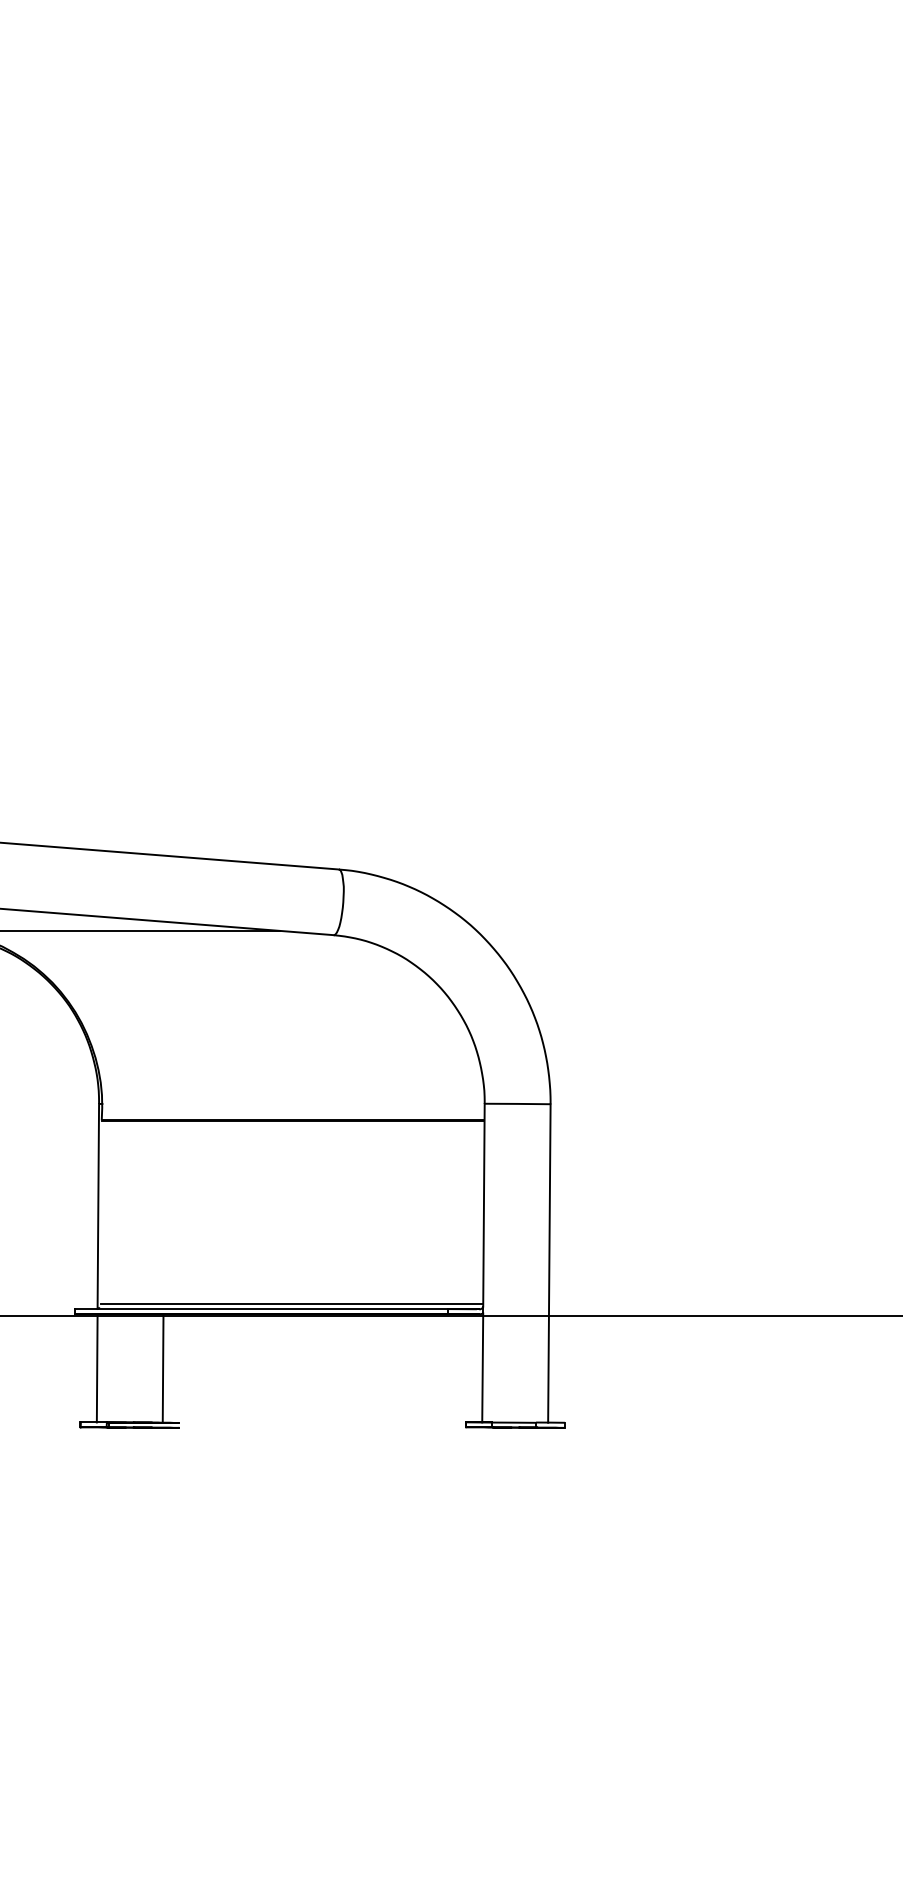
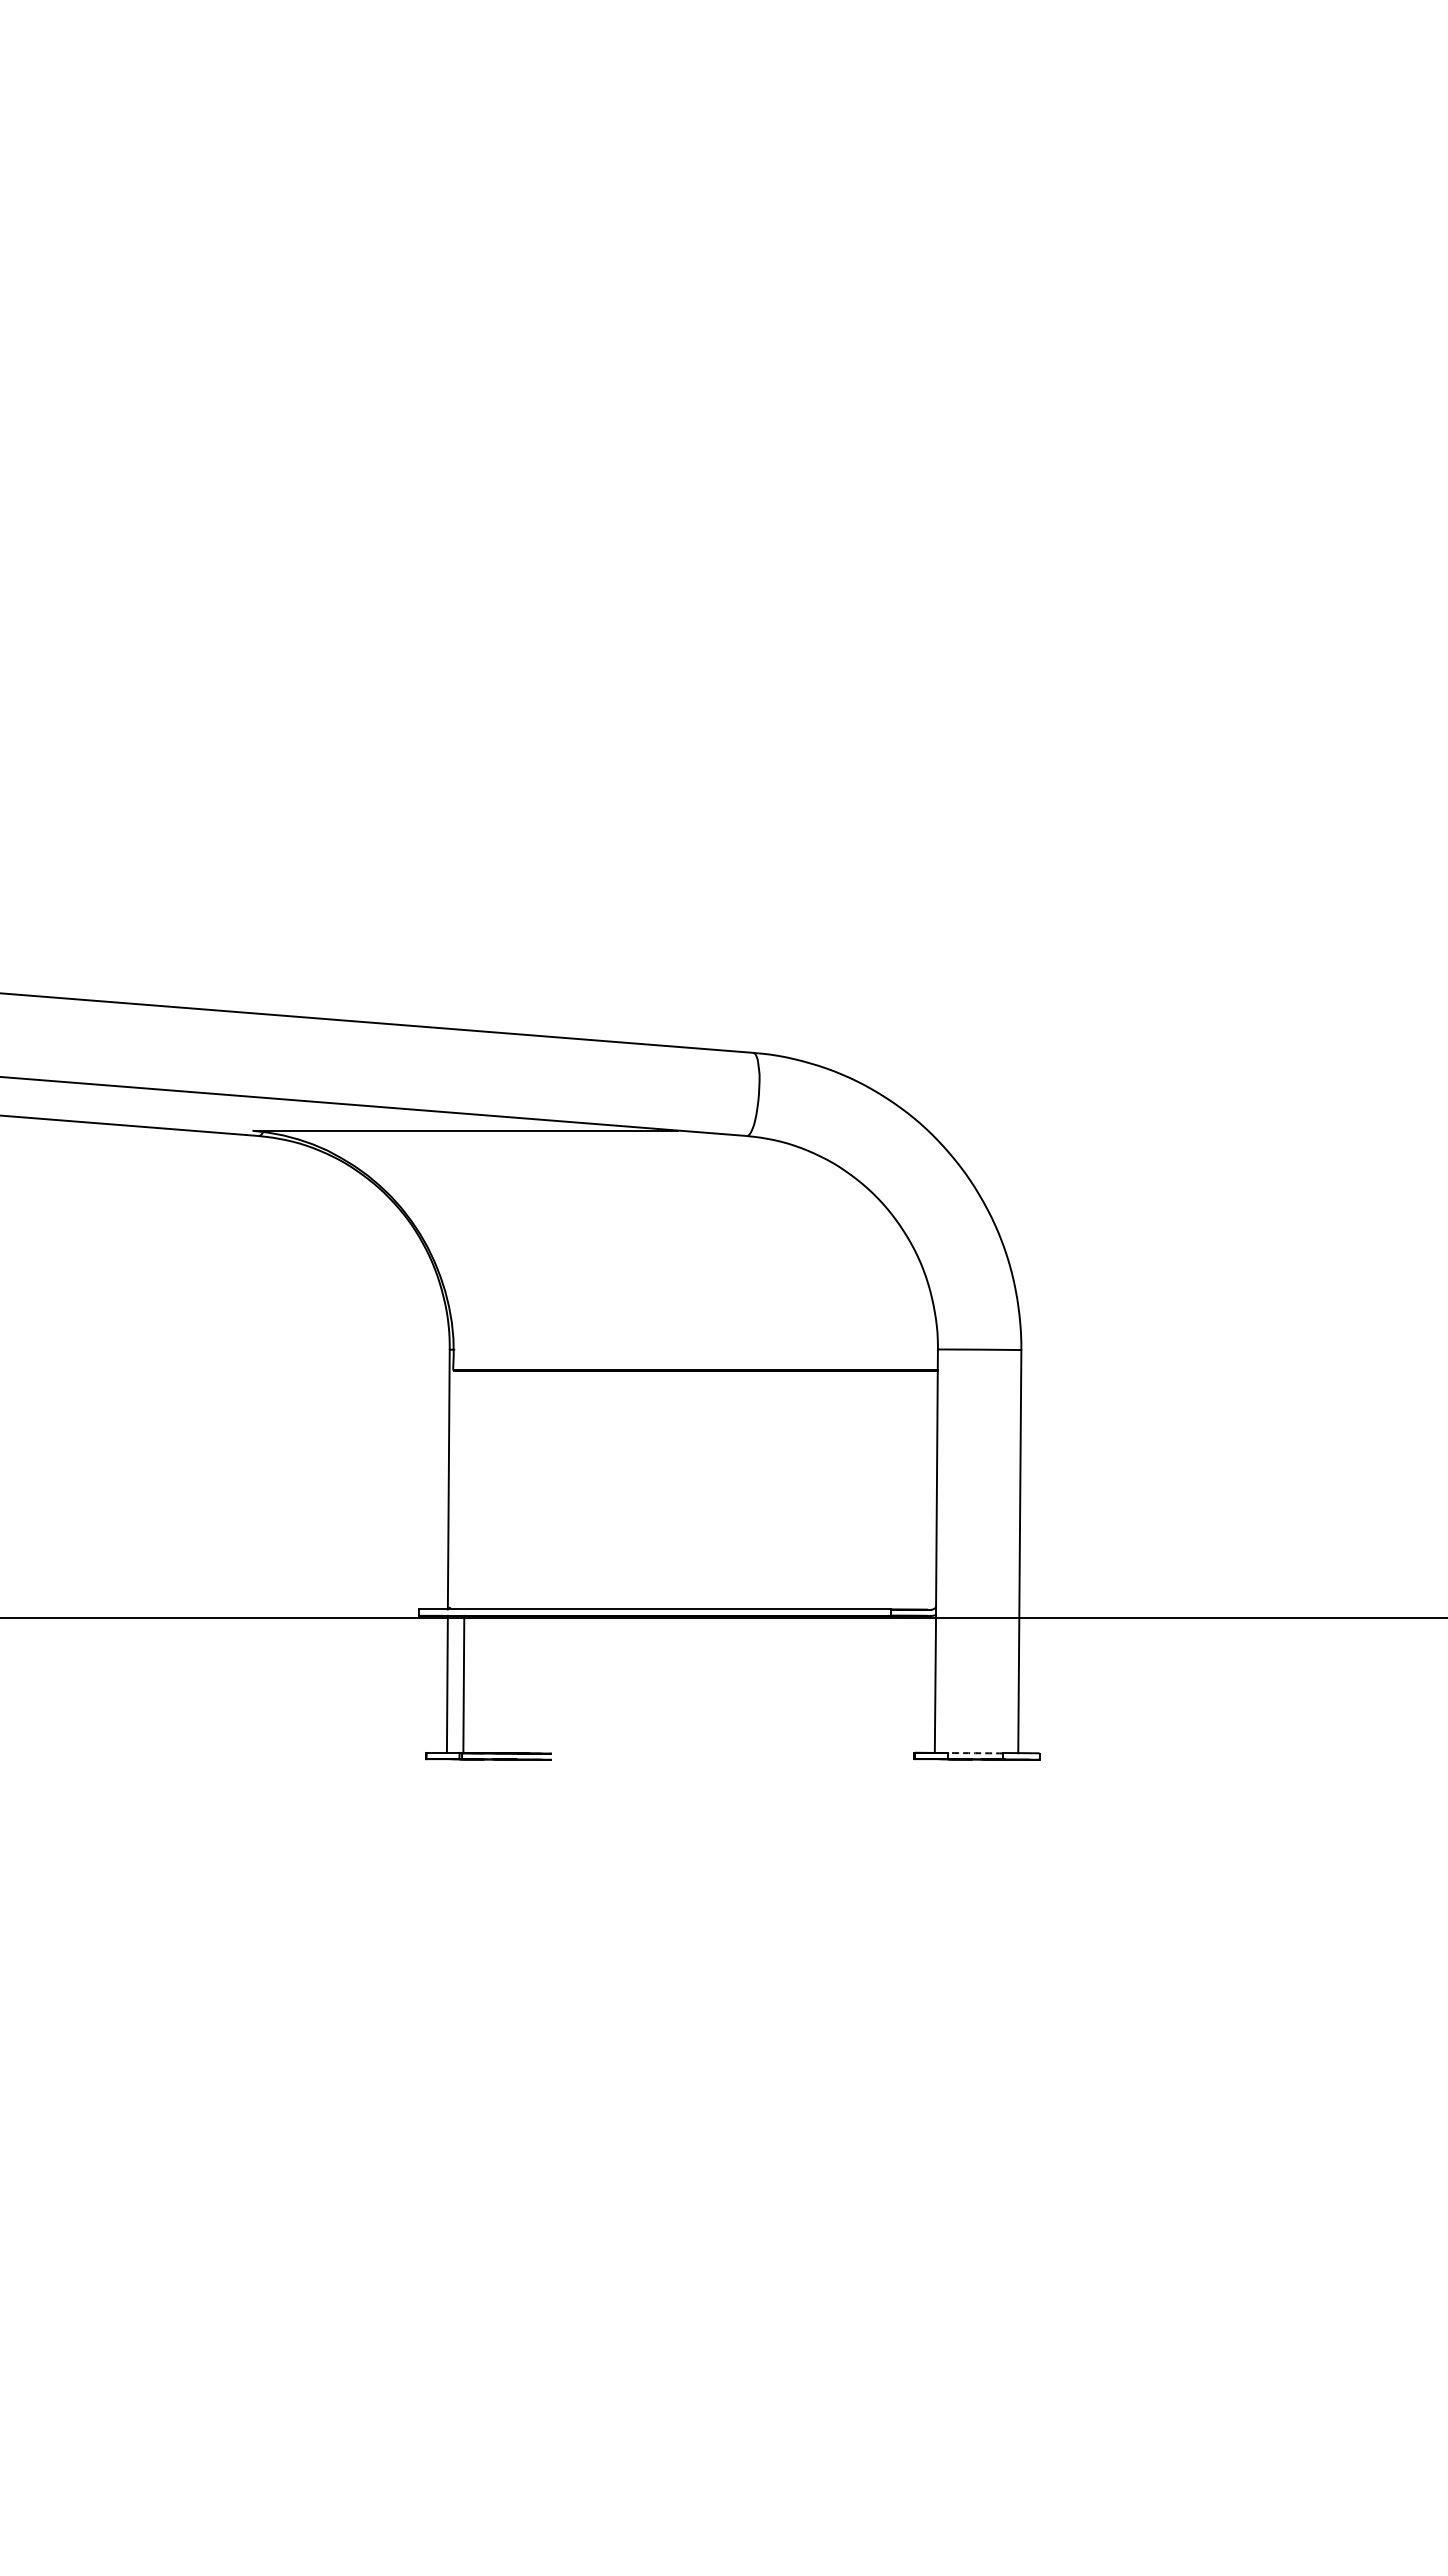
line: (292, 1304) -> (694, 1603), removed
line: (162, 1368) -> (463, 1684), moved
arc: (514, 1422) -> (975, 1753), solid -> dashed

